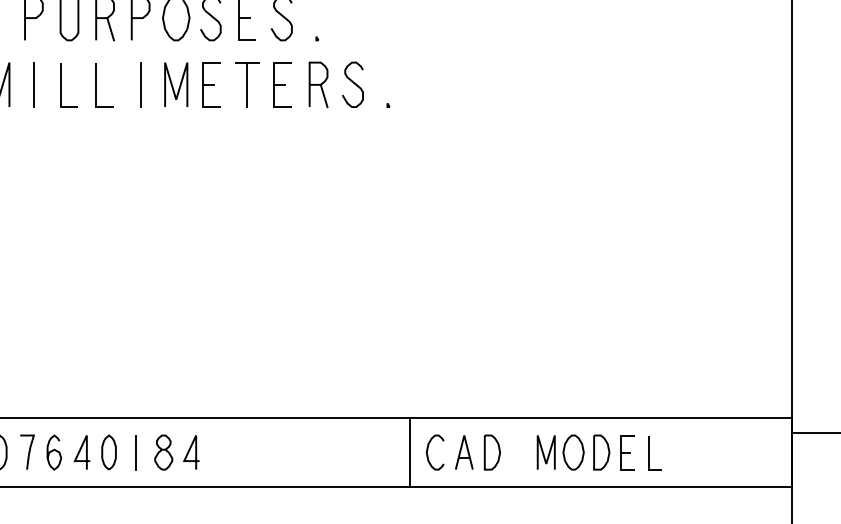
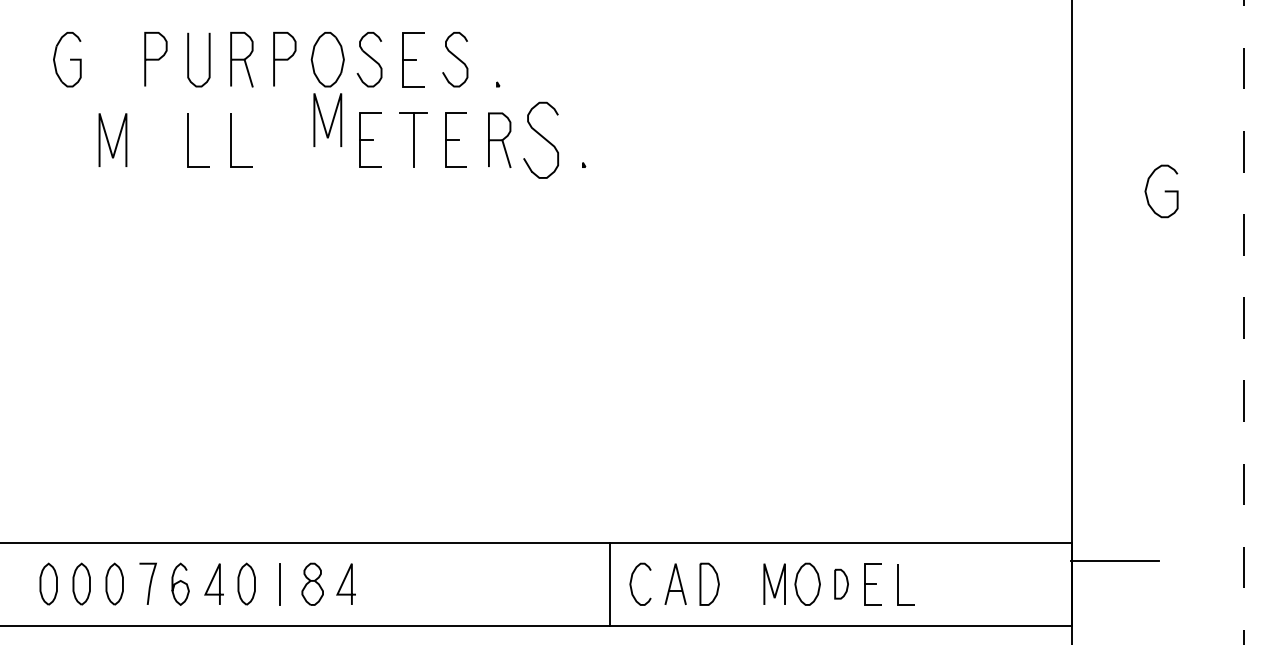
line: (172, 84) -> (323, 119), moved
part: (353, 84) -> (541, 139), size x1.4
line: (33, 85) -> (155, 140), removed
line: (140, 85) -> (284, 140), removed
part: (601, 451) -> (841, 583), size x0.7

